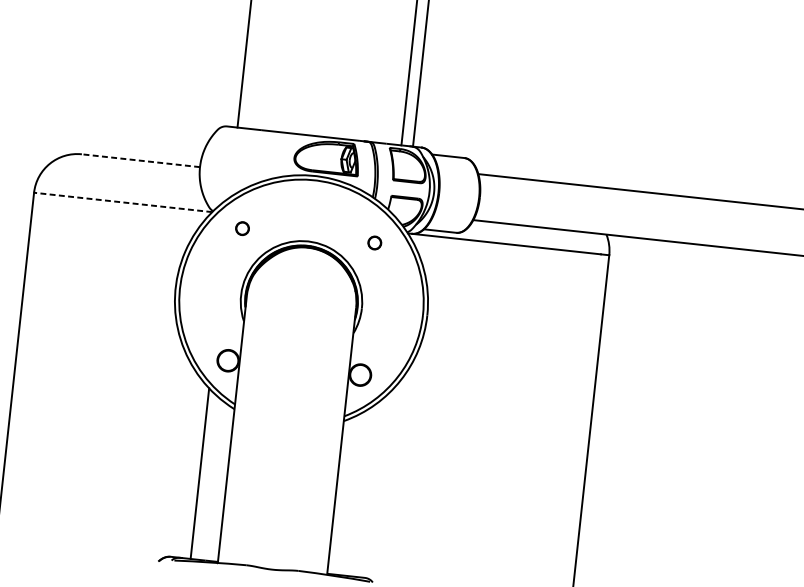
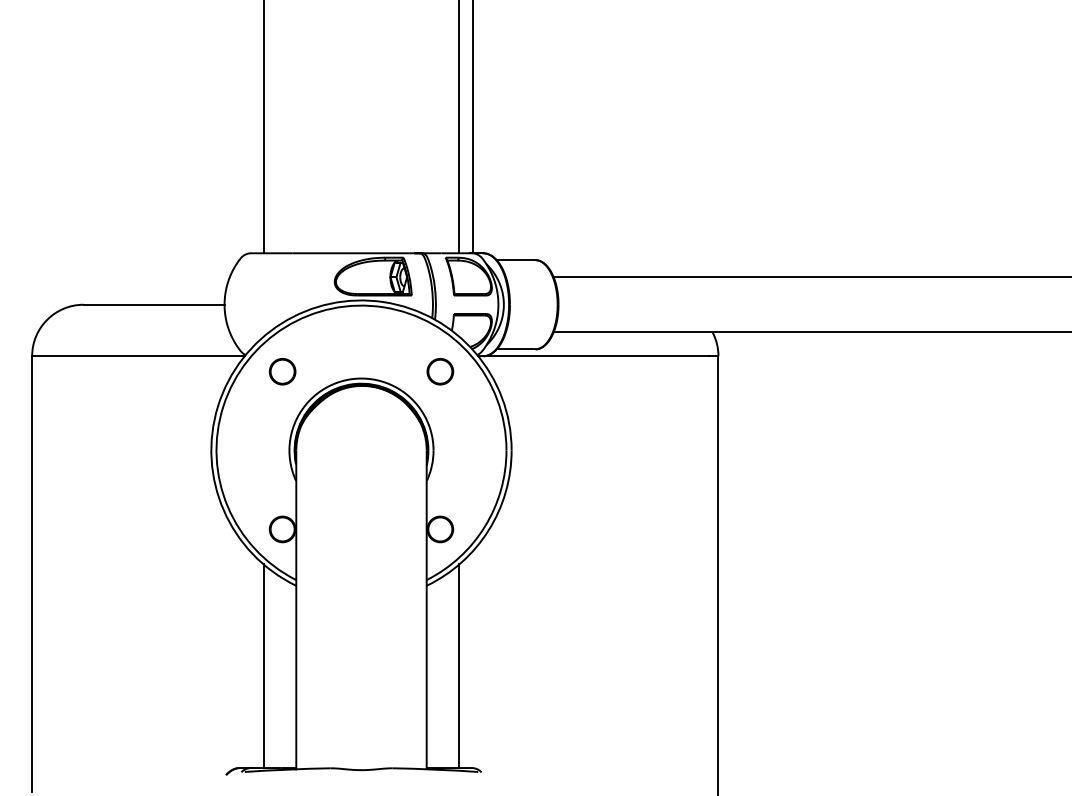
line: (140, 160) -> (153, 304), dashed -> solid
line: (122, 202) -> (137, 356), dashed -> solid
part: (242, 228) -> (282, 371), size x1.67
part: (374, 242) -> (440, 371), size x1.67
line: (363, 491) -> (459, 666), added

